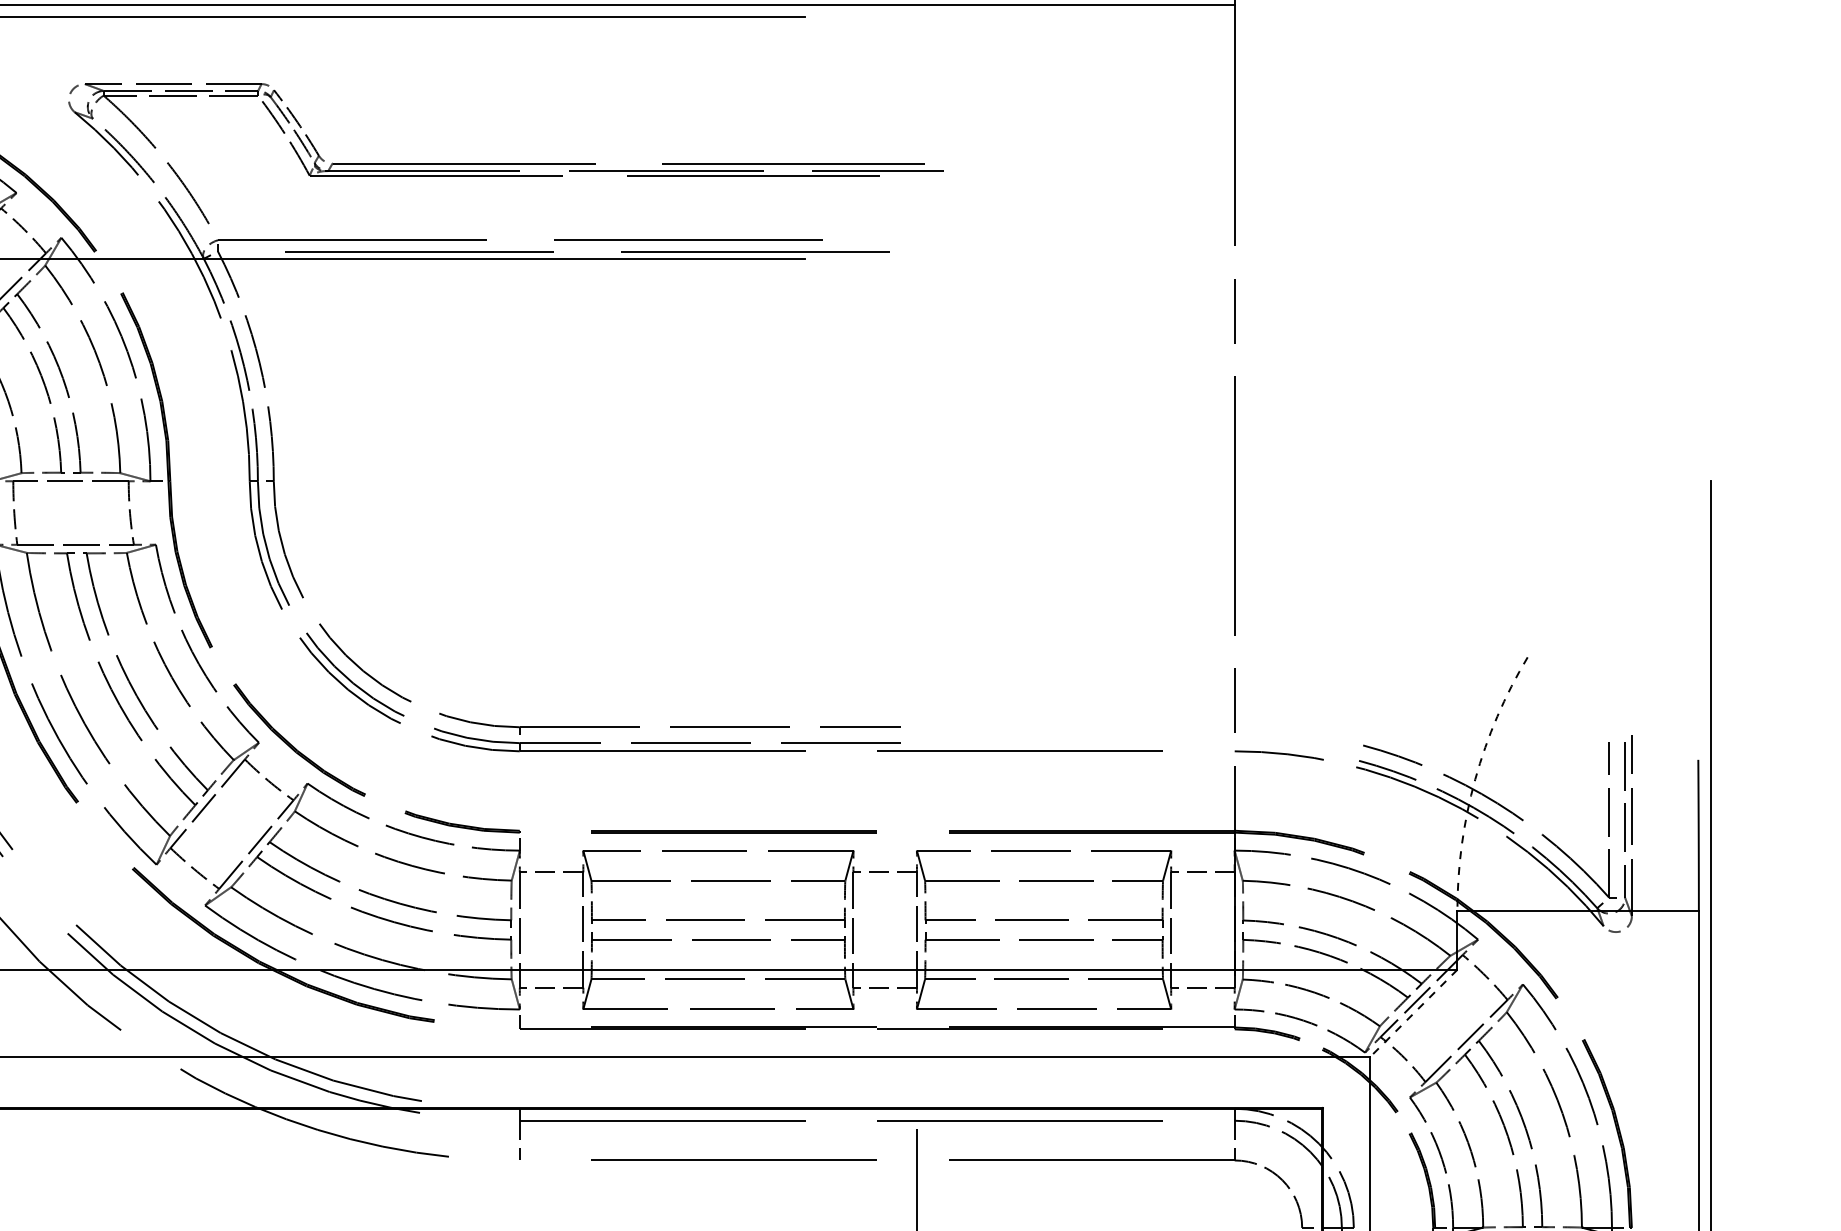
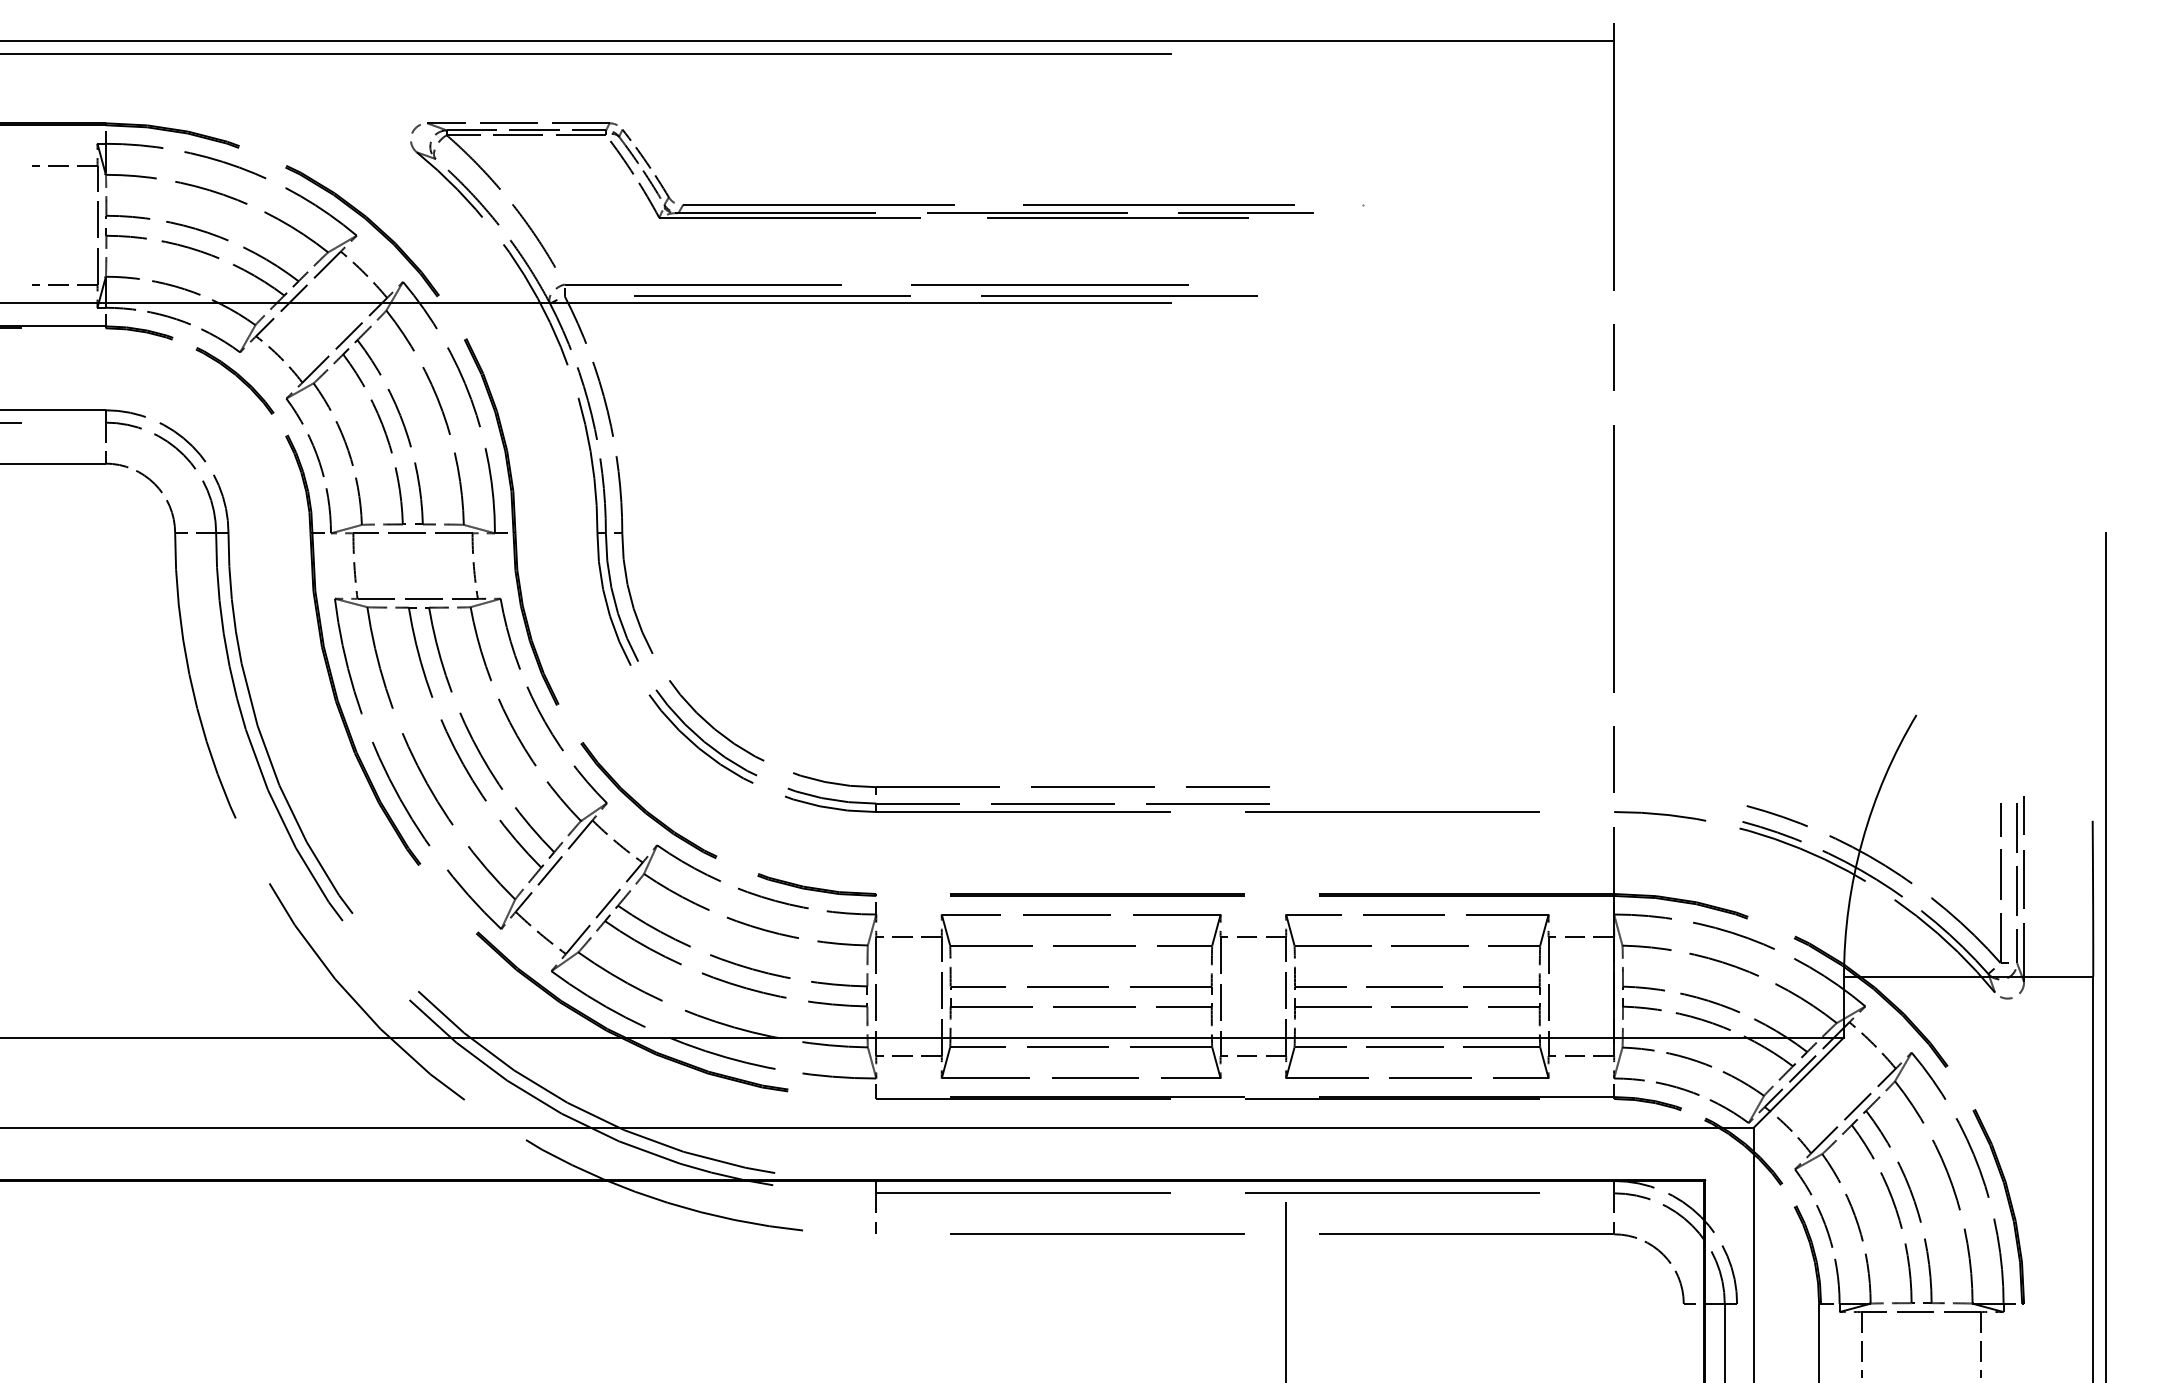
arc: (1475, 778) -> (1862, 840), dashed -> solid
line: (1413, 1013) -> (1798, 1082), dashed -> solid

